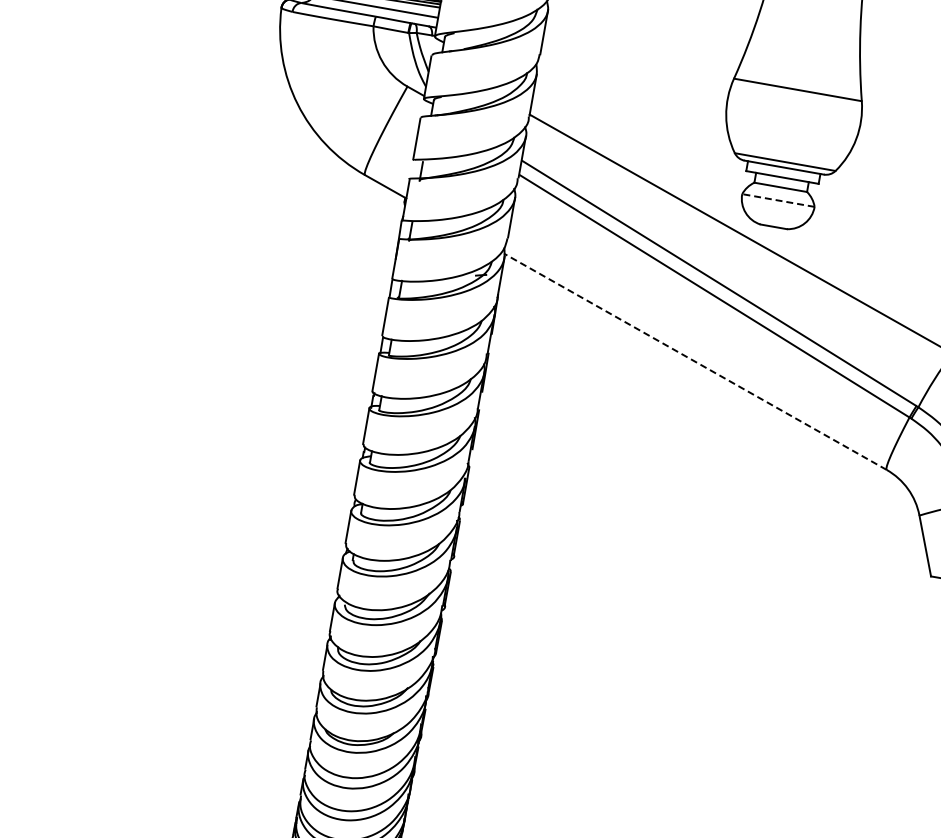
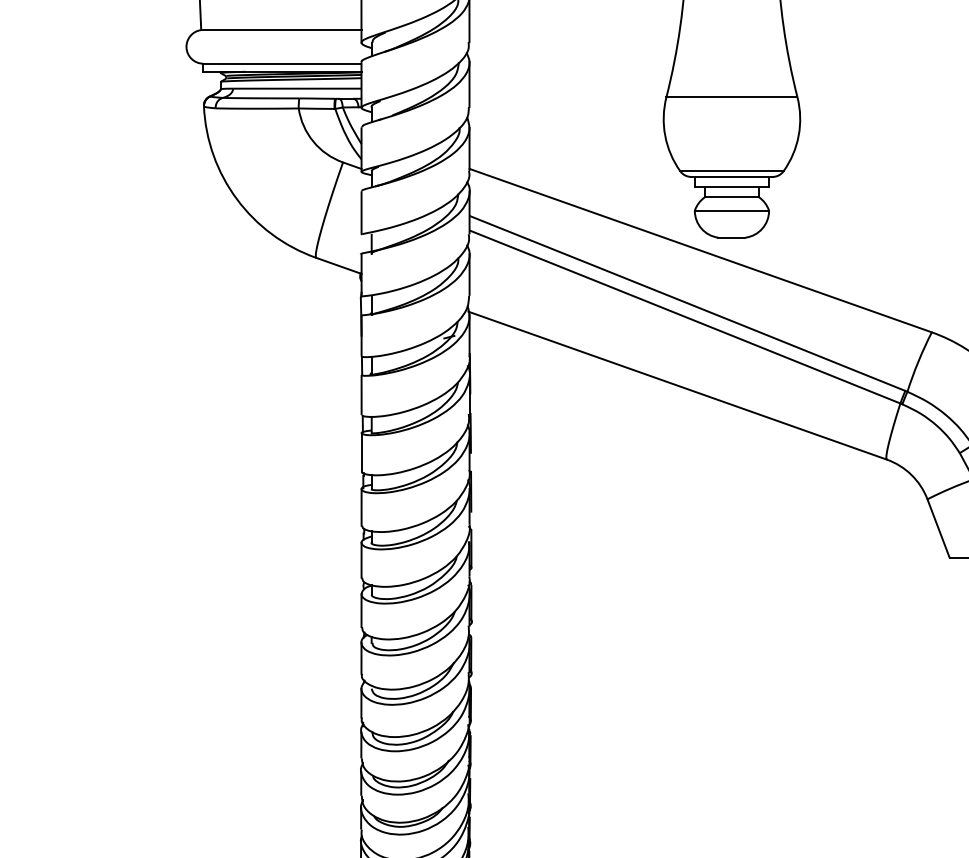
line: (778, 200) -> (731, 210), dashed -> solid
line: (695, 361) -> (677, 385), dashed -> solid

